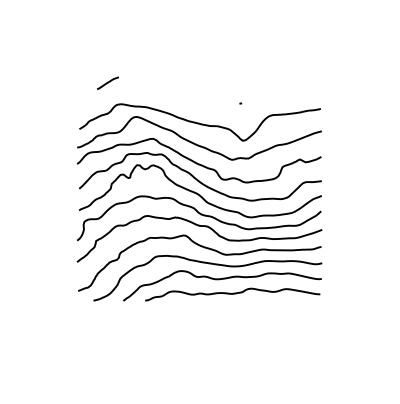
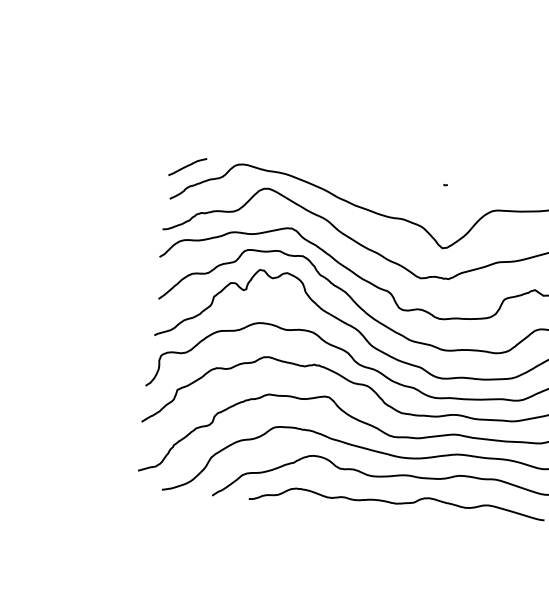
curve: (107, 82) -> (187, 165), moved

